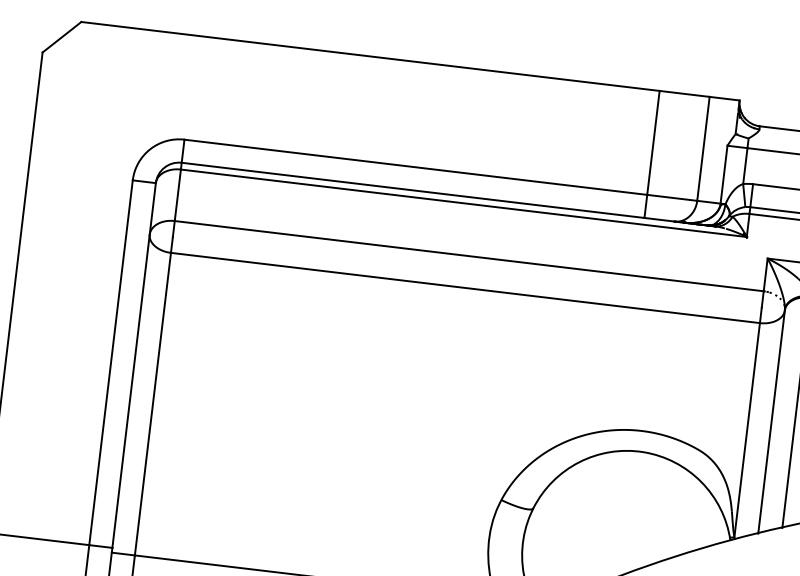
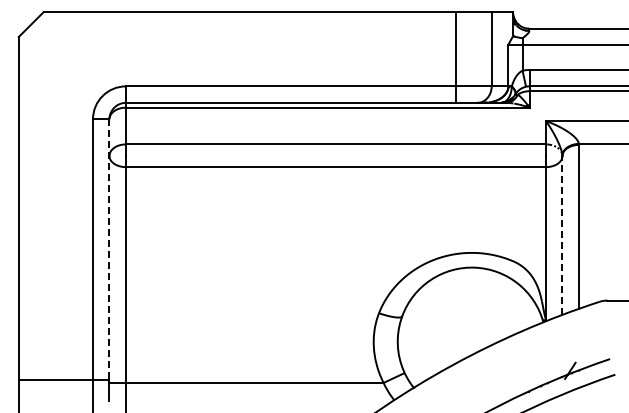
line: (134, 365) -> (109, 249), solid -> dashed
line: (771, 421) -> (562, 235), solid -> dashed

